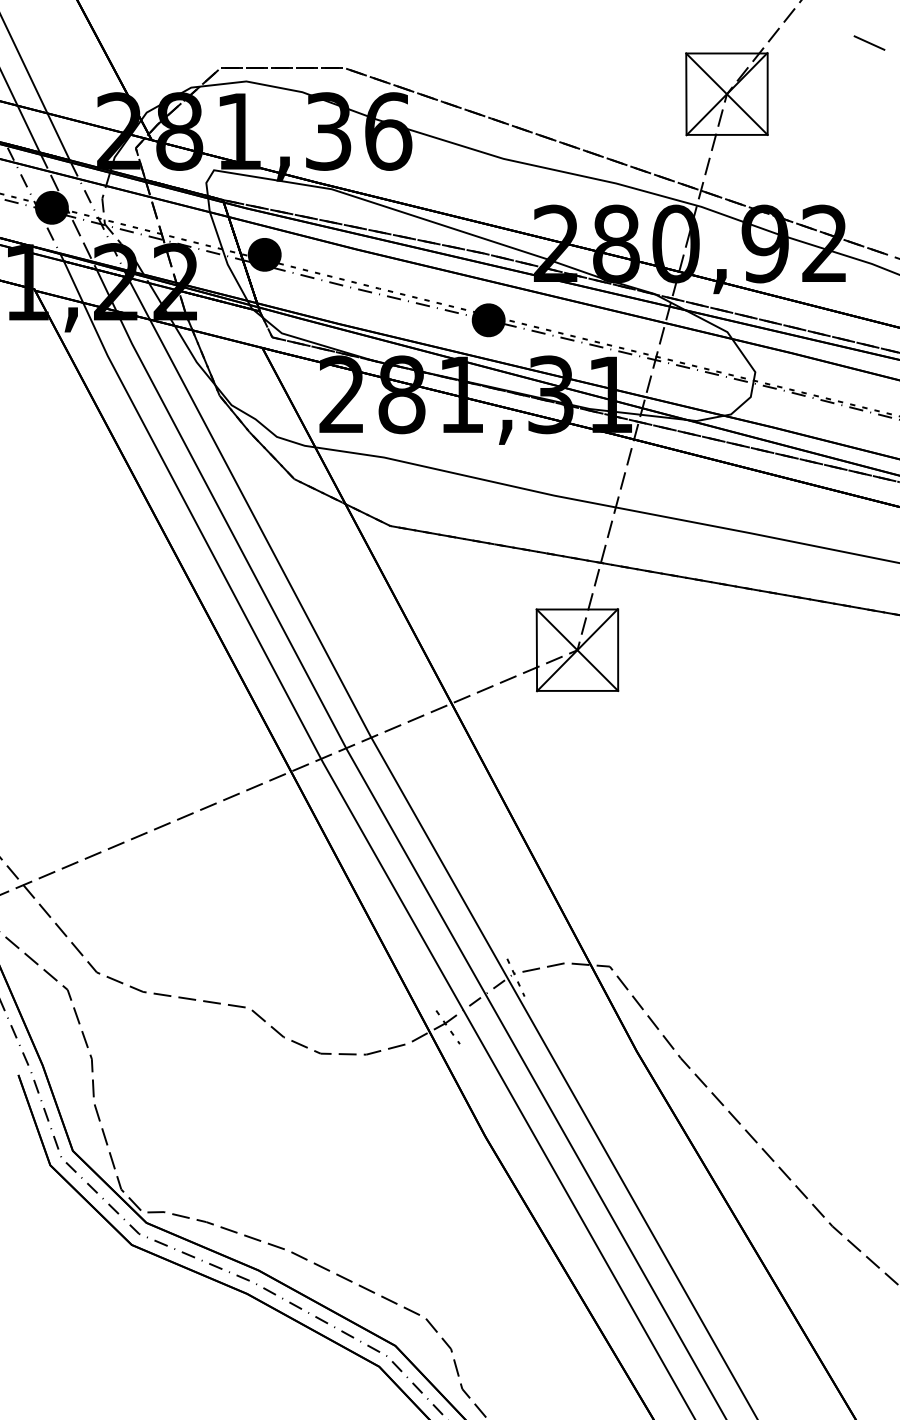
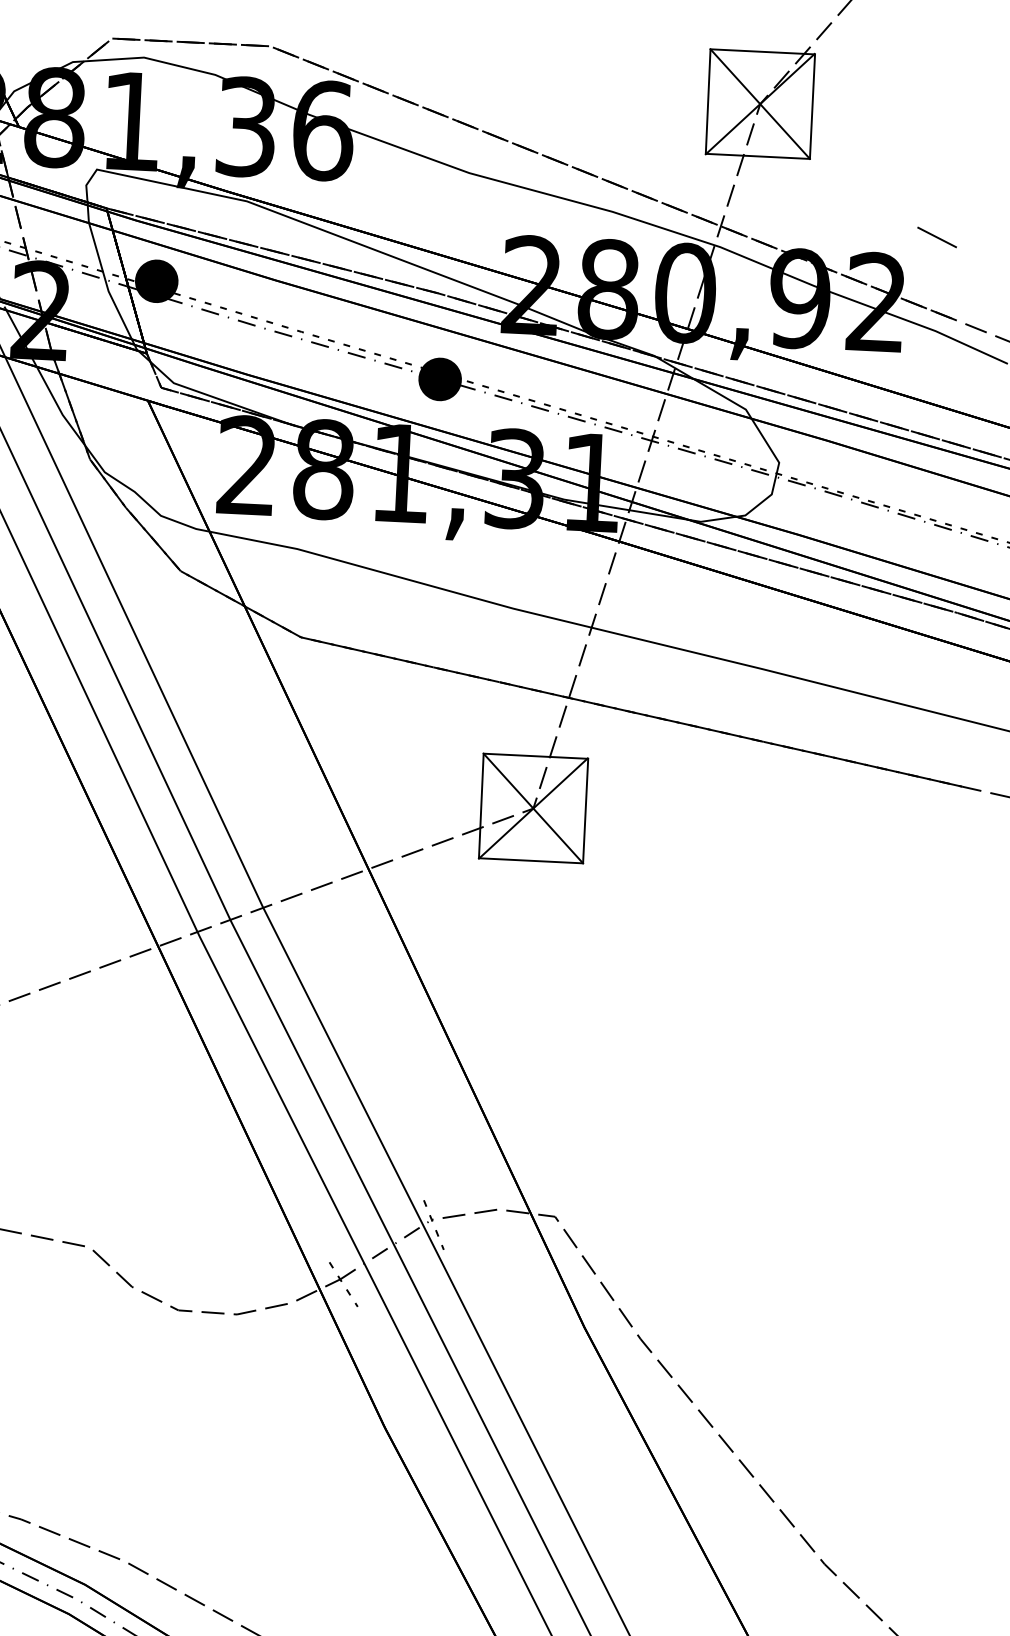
line: (869, 42) -> (937, 236), moved

